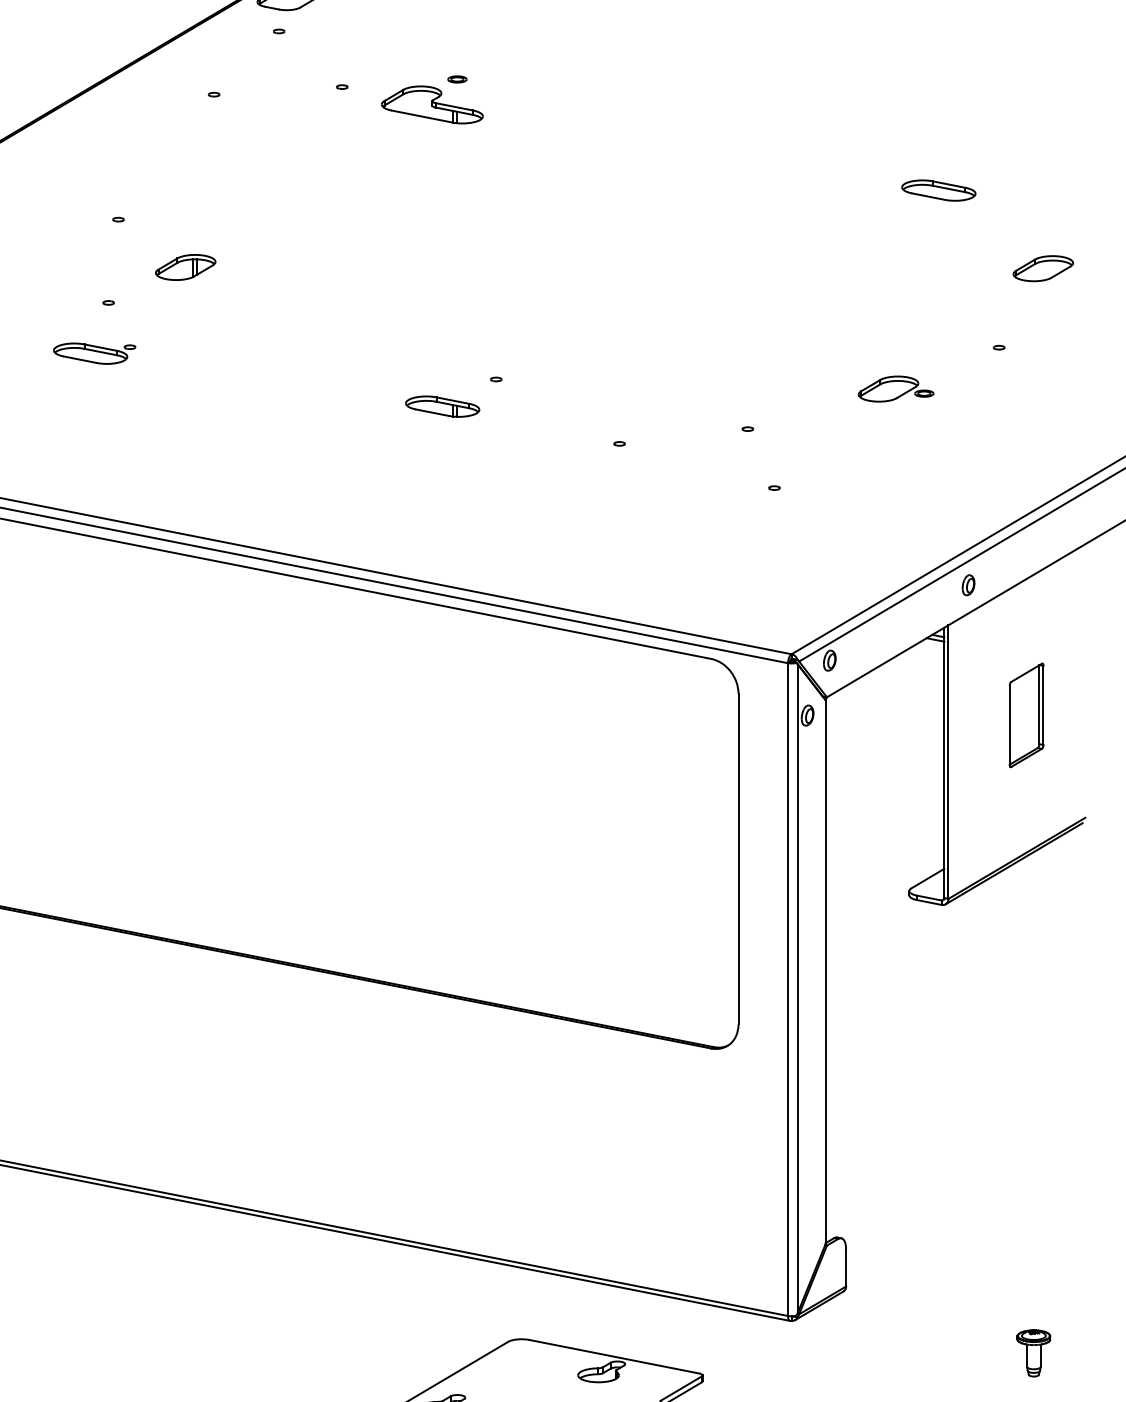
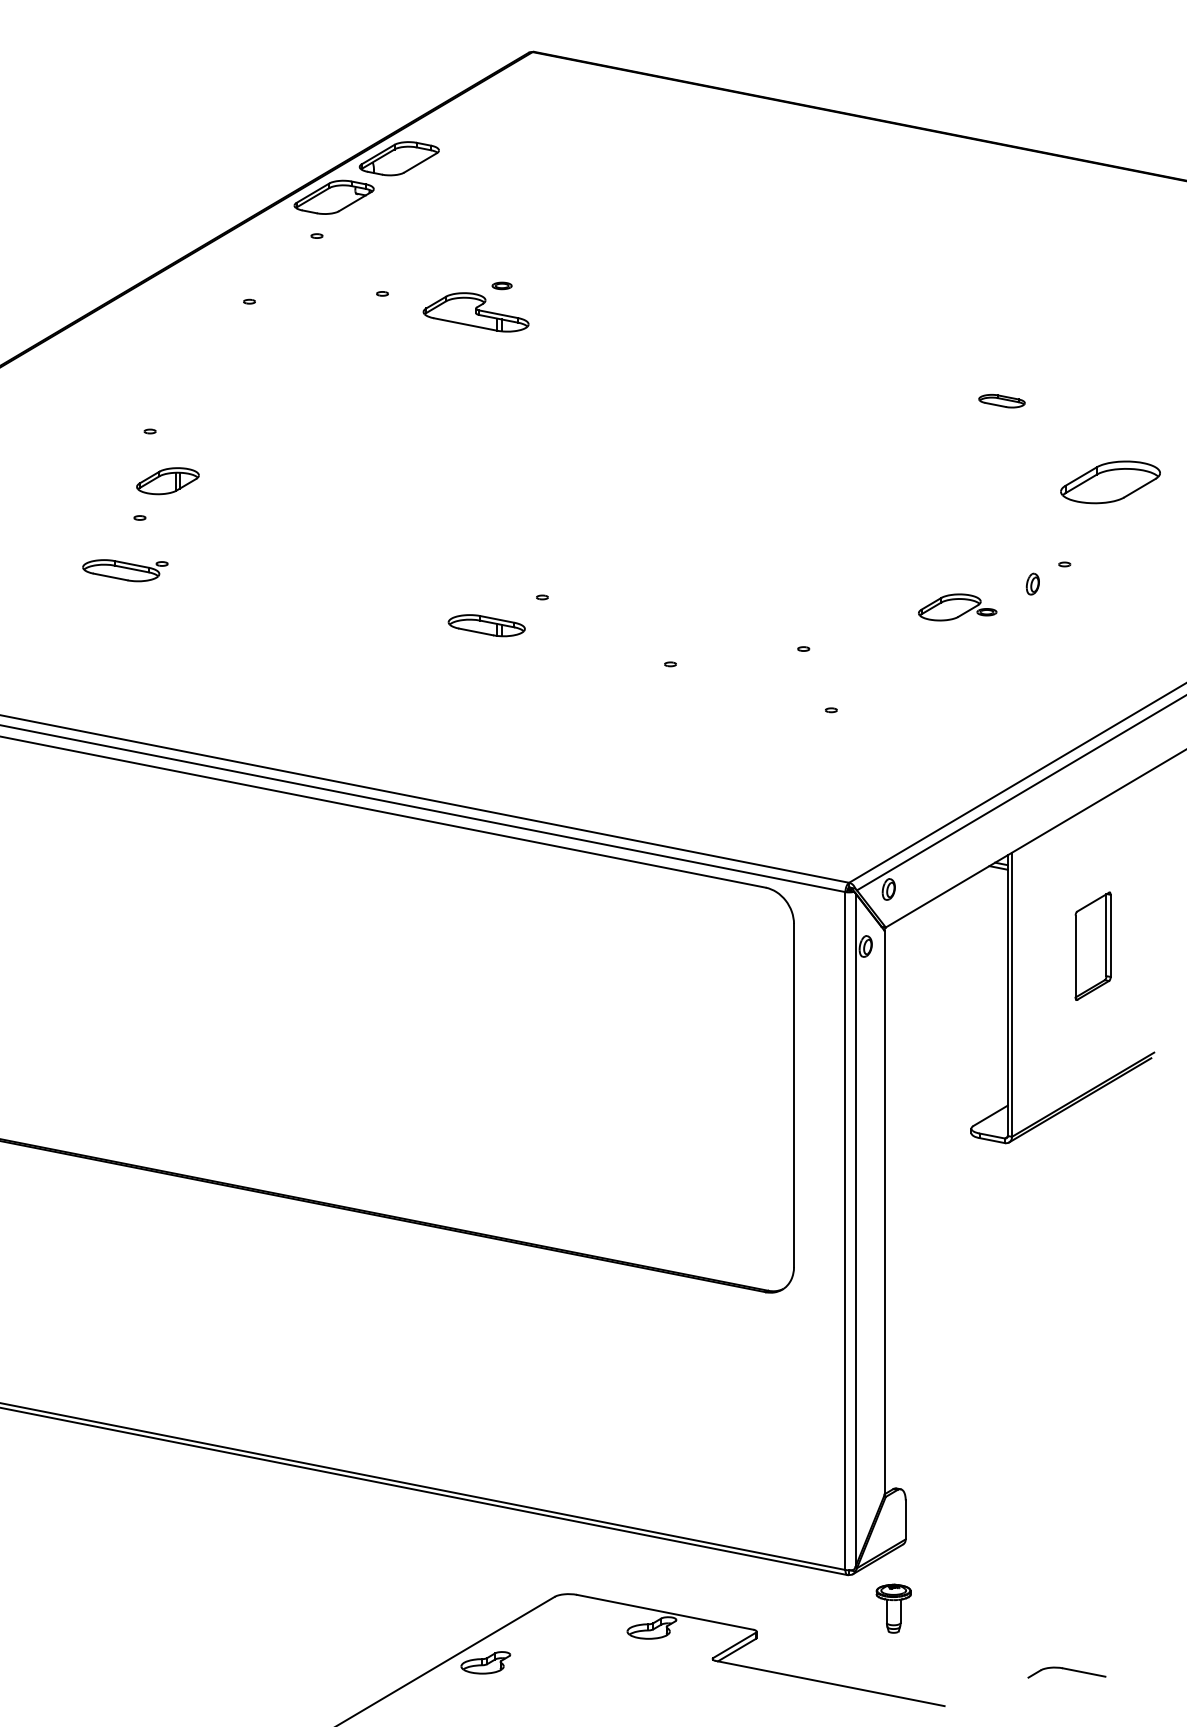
part: (938, 189) -> (1001, 400), size x0.6
part: (185, 267) -> (167, 481), moved
part: (1043, 268) -> (1110, 482), size x1.6
part: (968, 584) -> (1032, 583), moved
part: (1033, 1353) -> (893, 1608), moved

